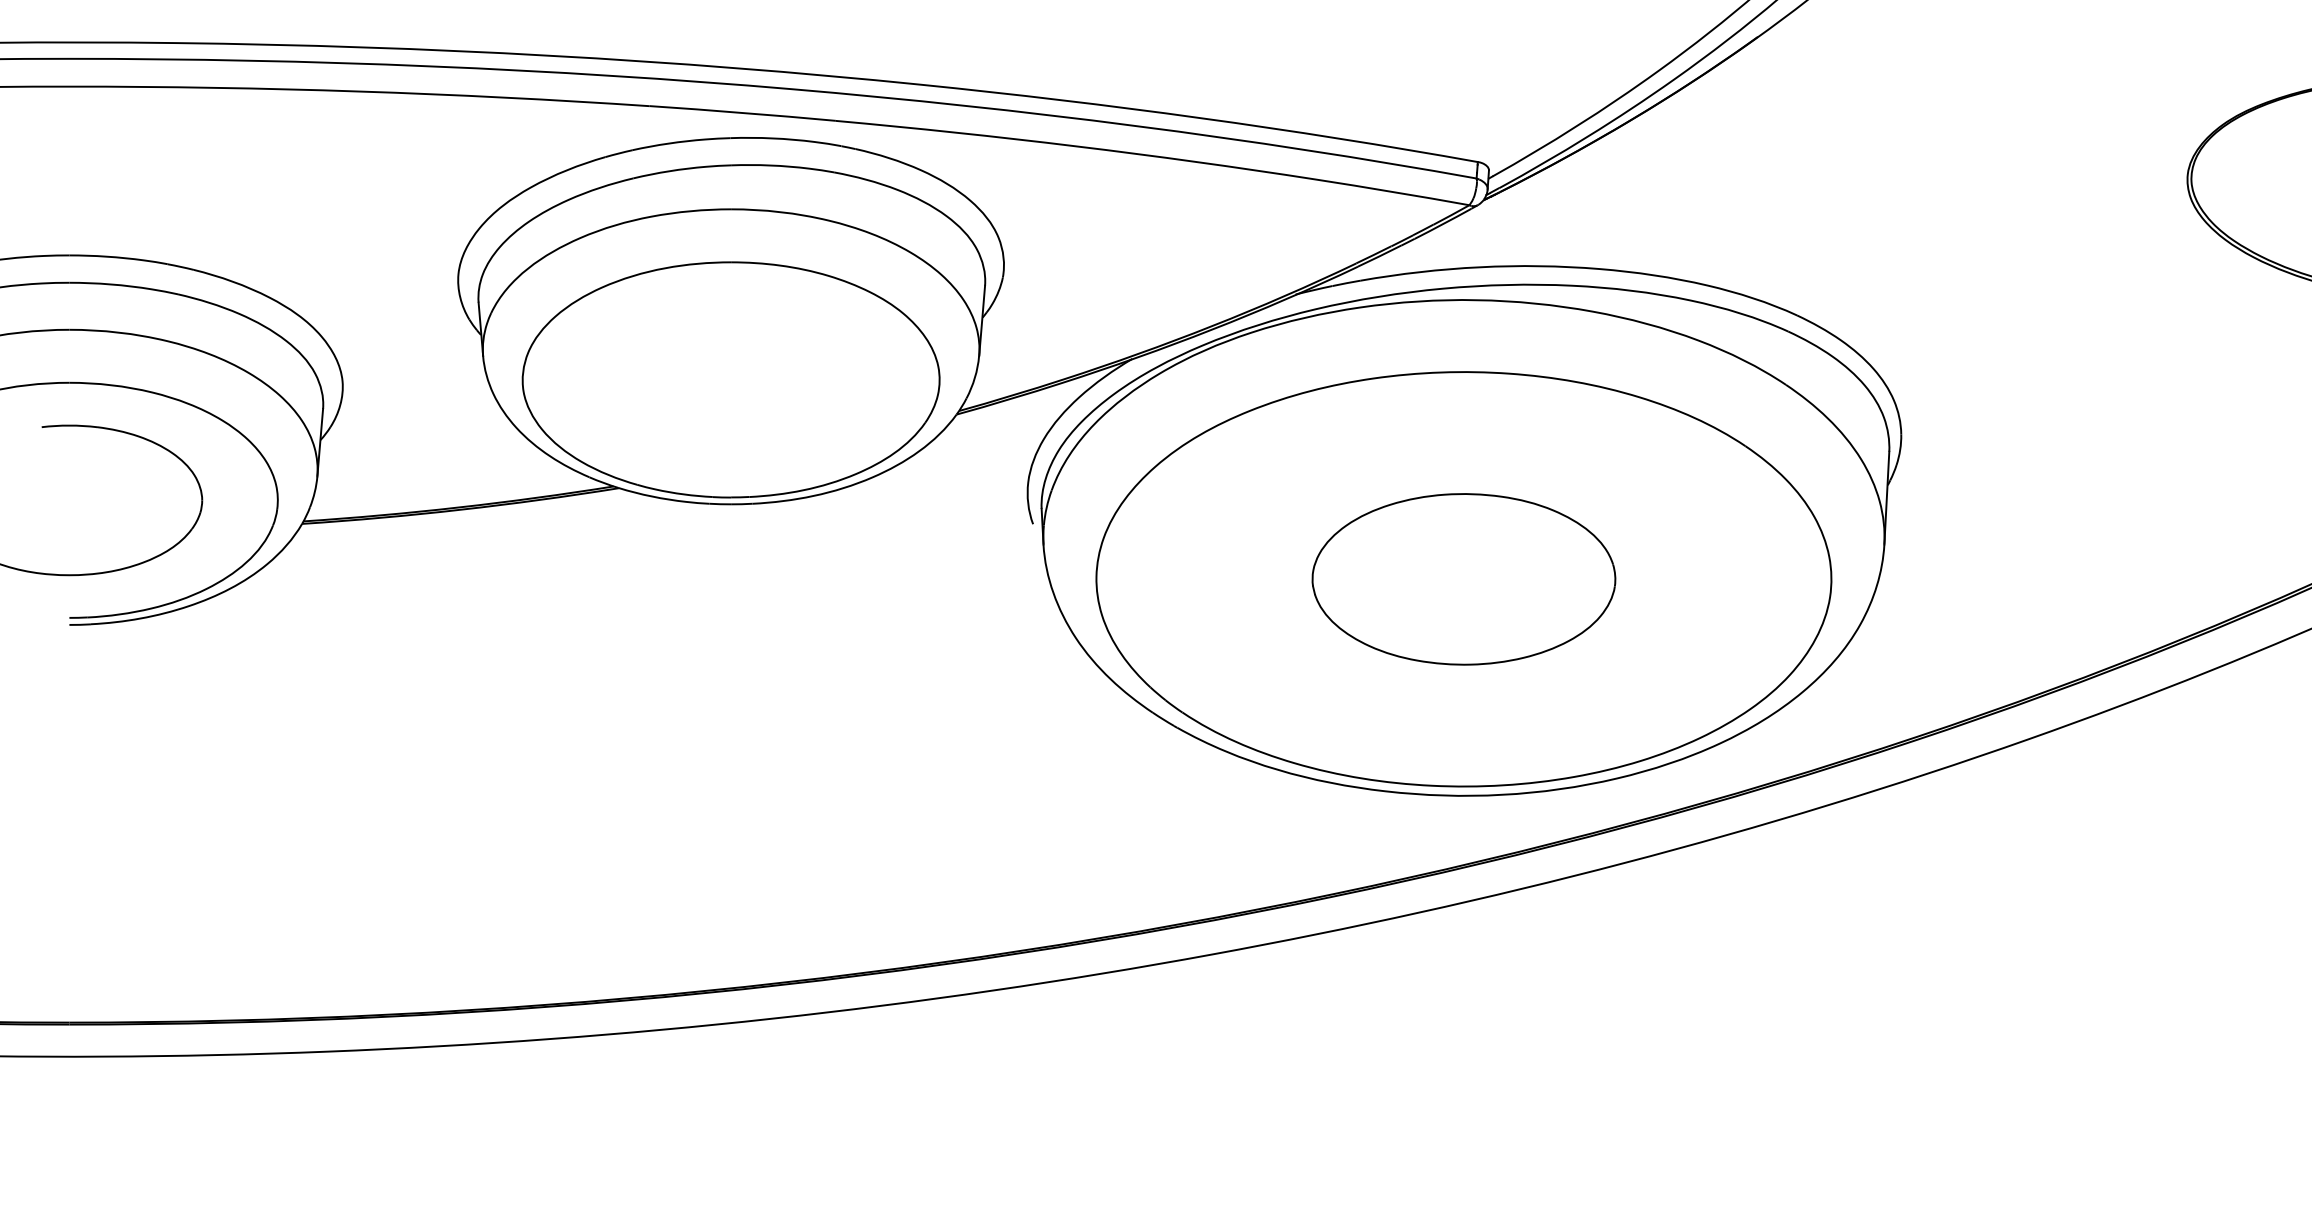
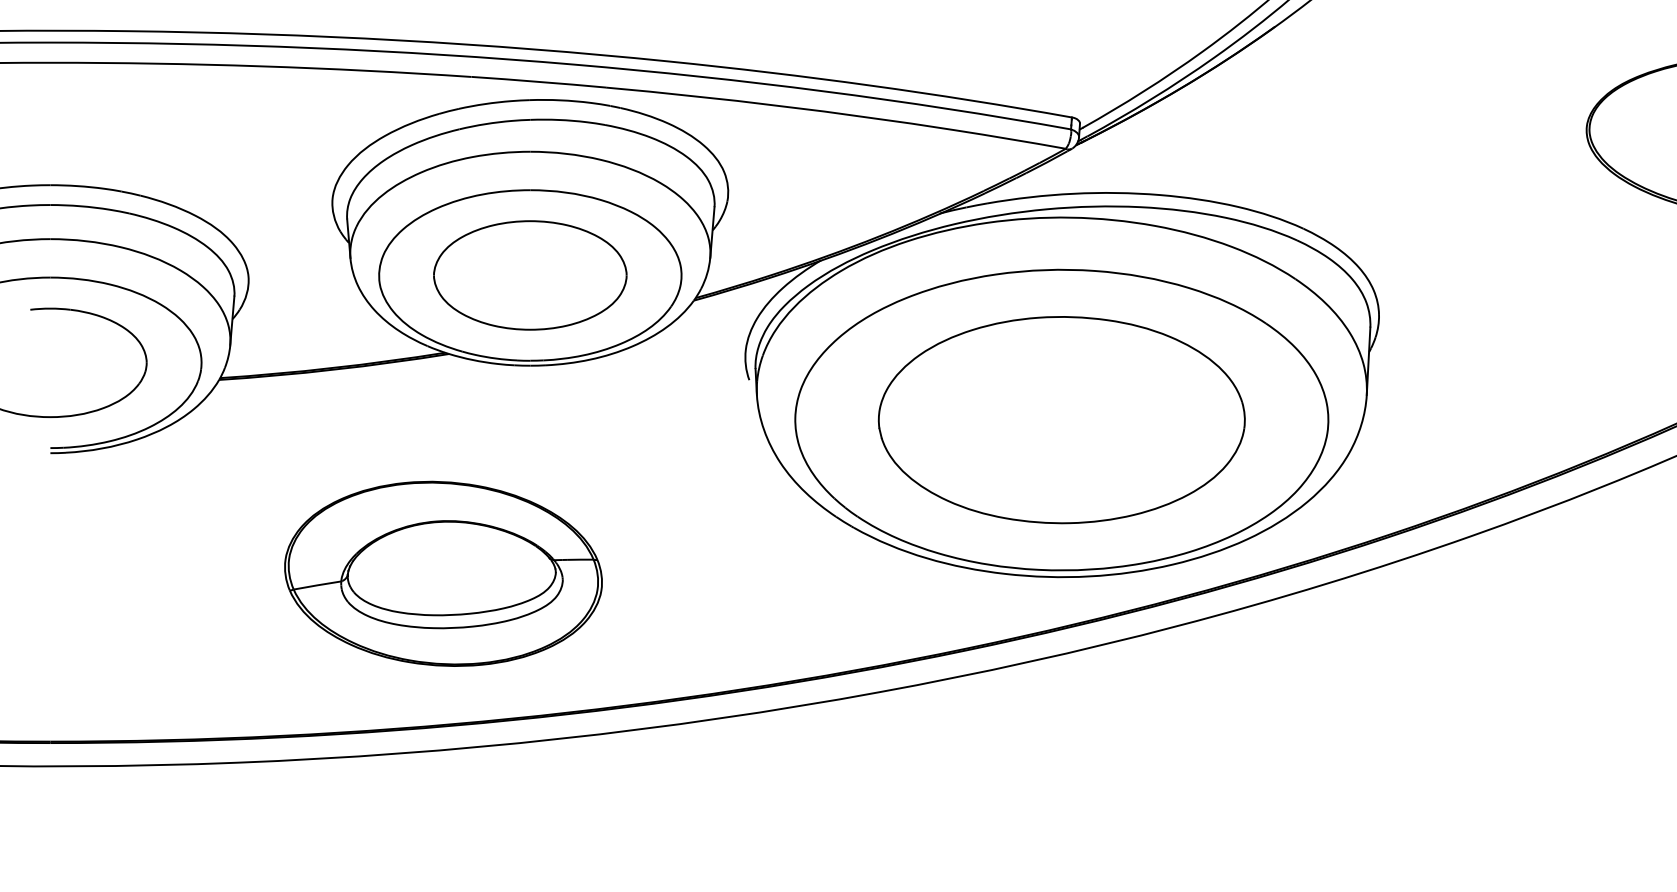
part: (730, 379) -> (529, 275), added
part: (1463, 579) -> (1061, 420), size x1.67
part: (611, 791) -> (443, 574), added

